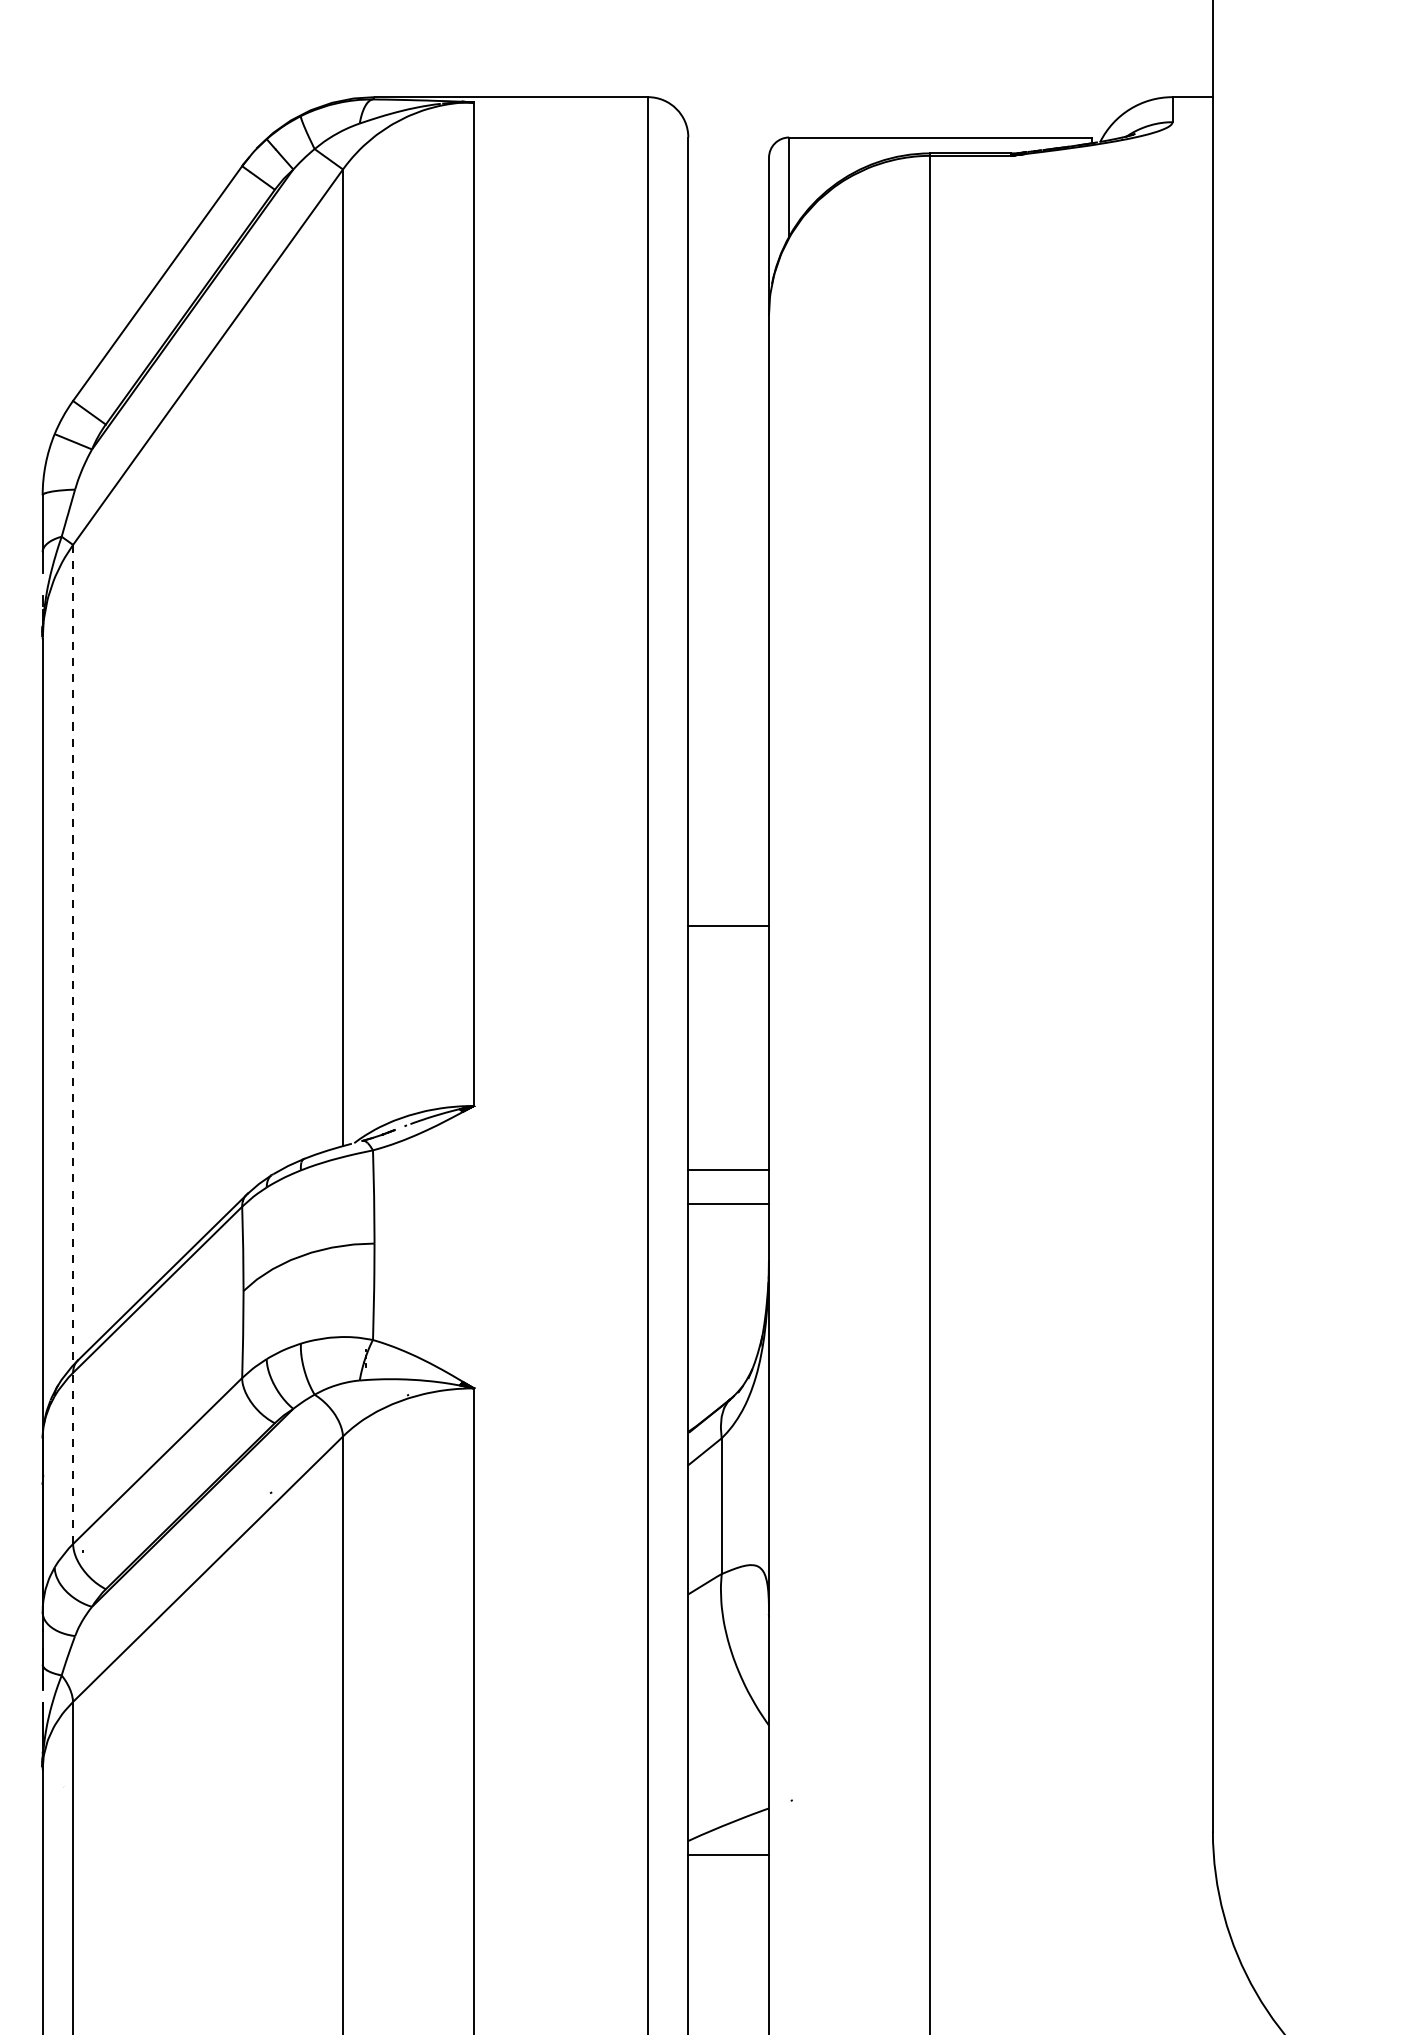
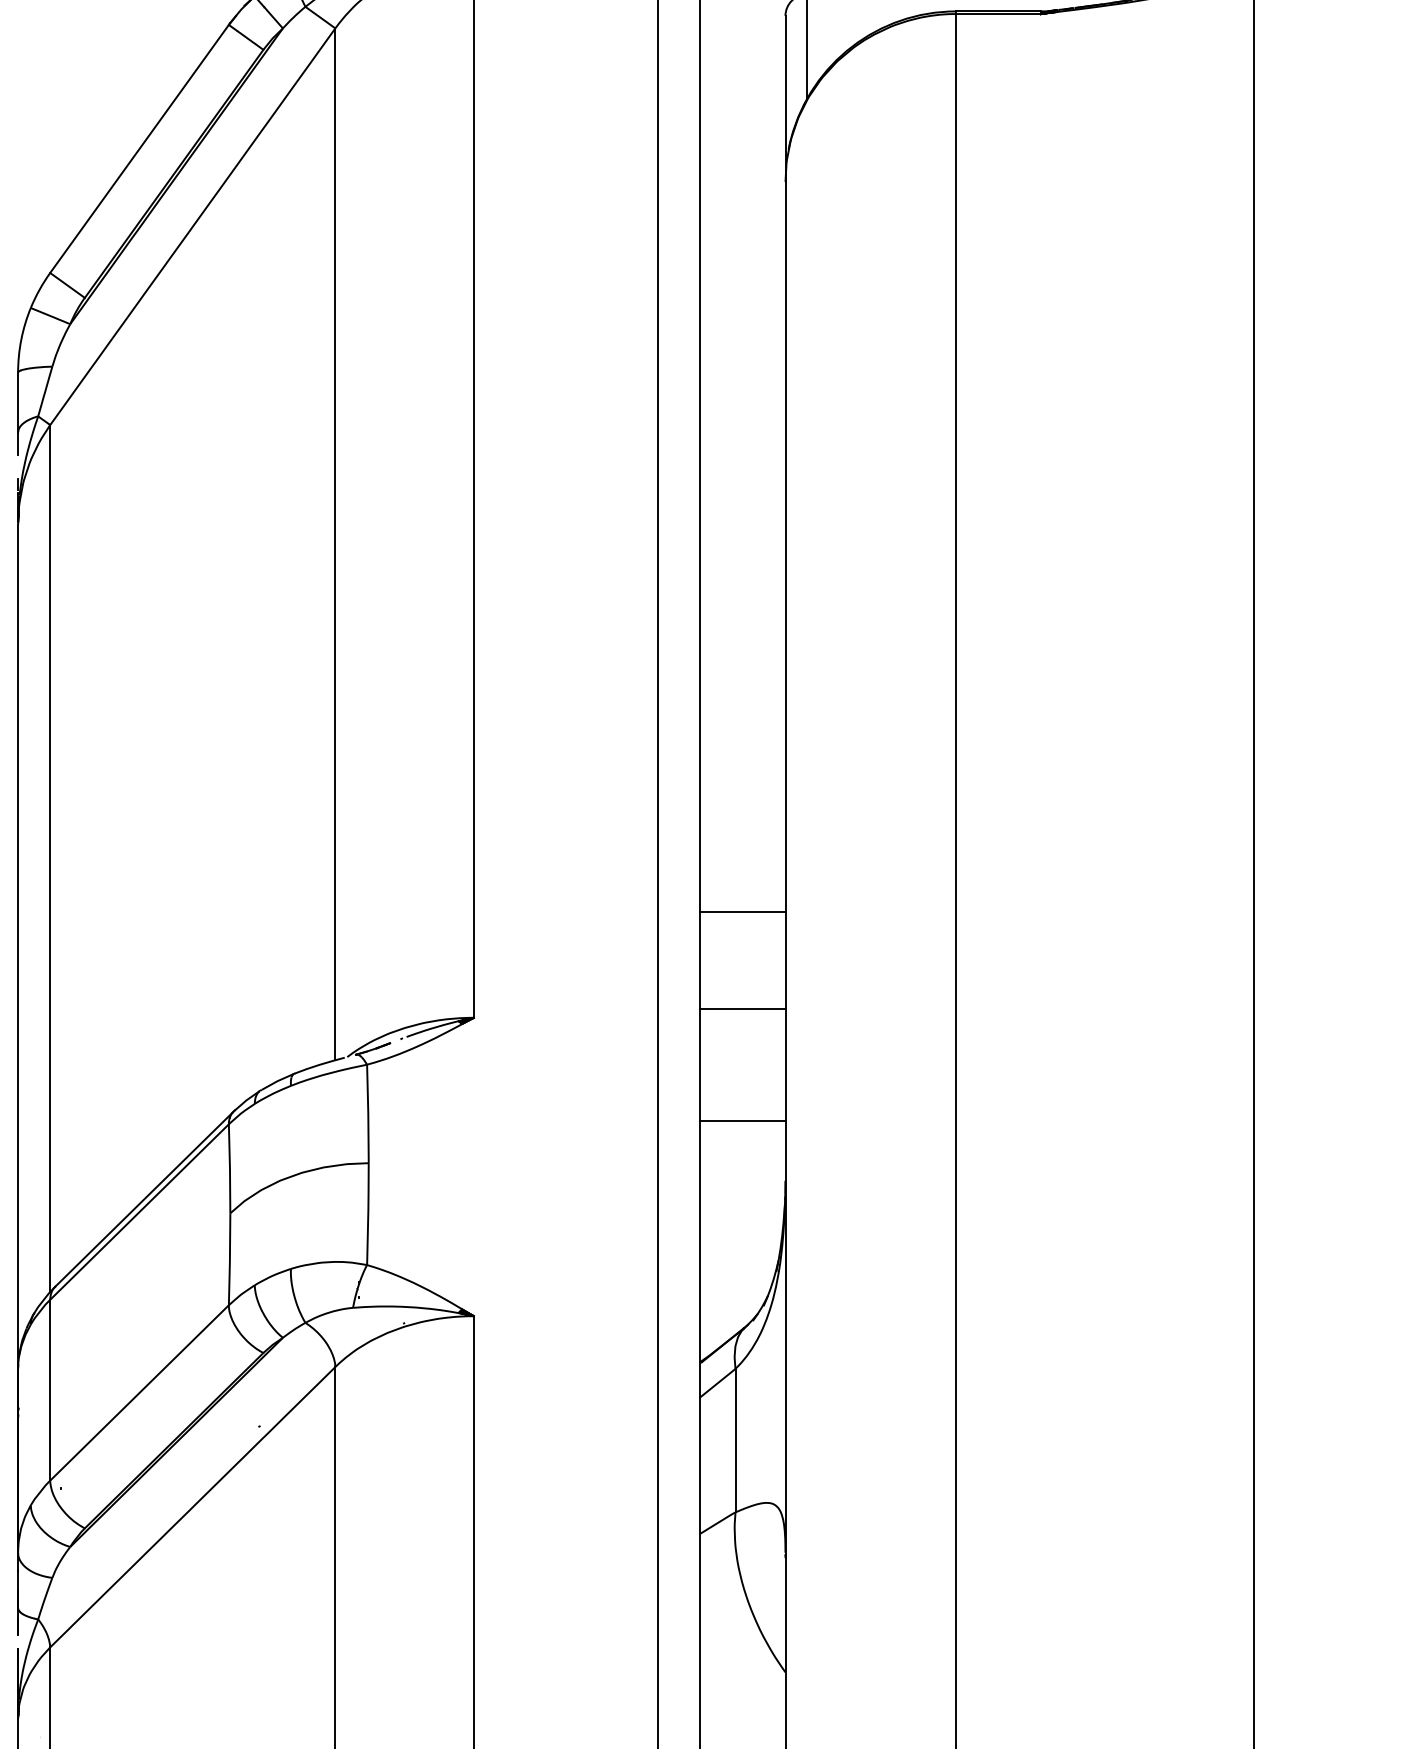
line: (728, 925) -> (742, 911), moved
line: (73, 955) -> (50, 858), dashed -> solid
line: (728, 1169) -> (742, 1008), moved
line: (73, 1458) -> (50, 1390), dashed -> solid

